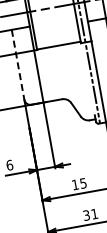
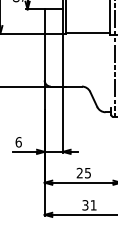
line: (17, 64) -> (44, 44), dashed -> solid
text: (74, 184) -> (79, 172), 15 -> 25

